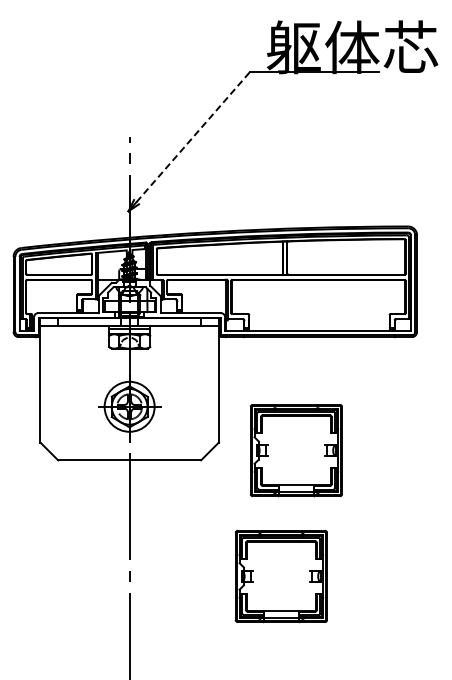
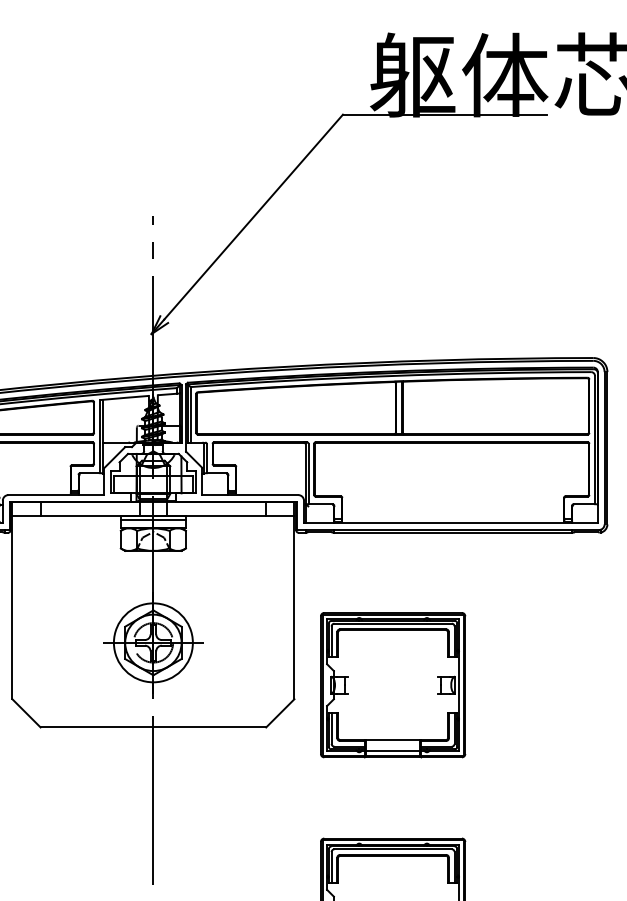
line: (193, 136) -> (254, 215), dashed -> solid
part: (295, 450) -> (391, 684), moved

